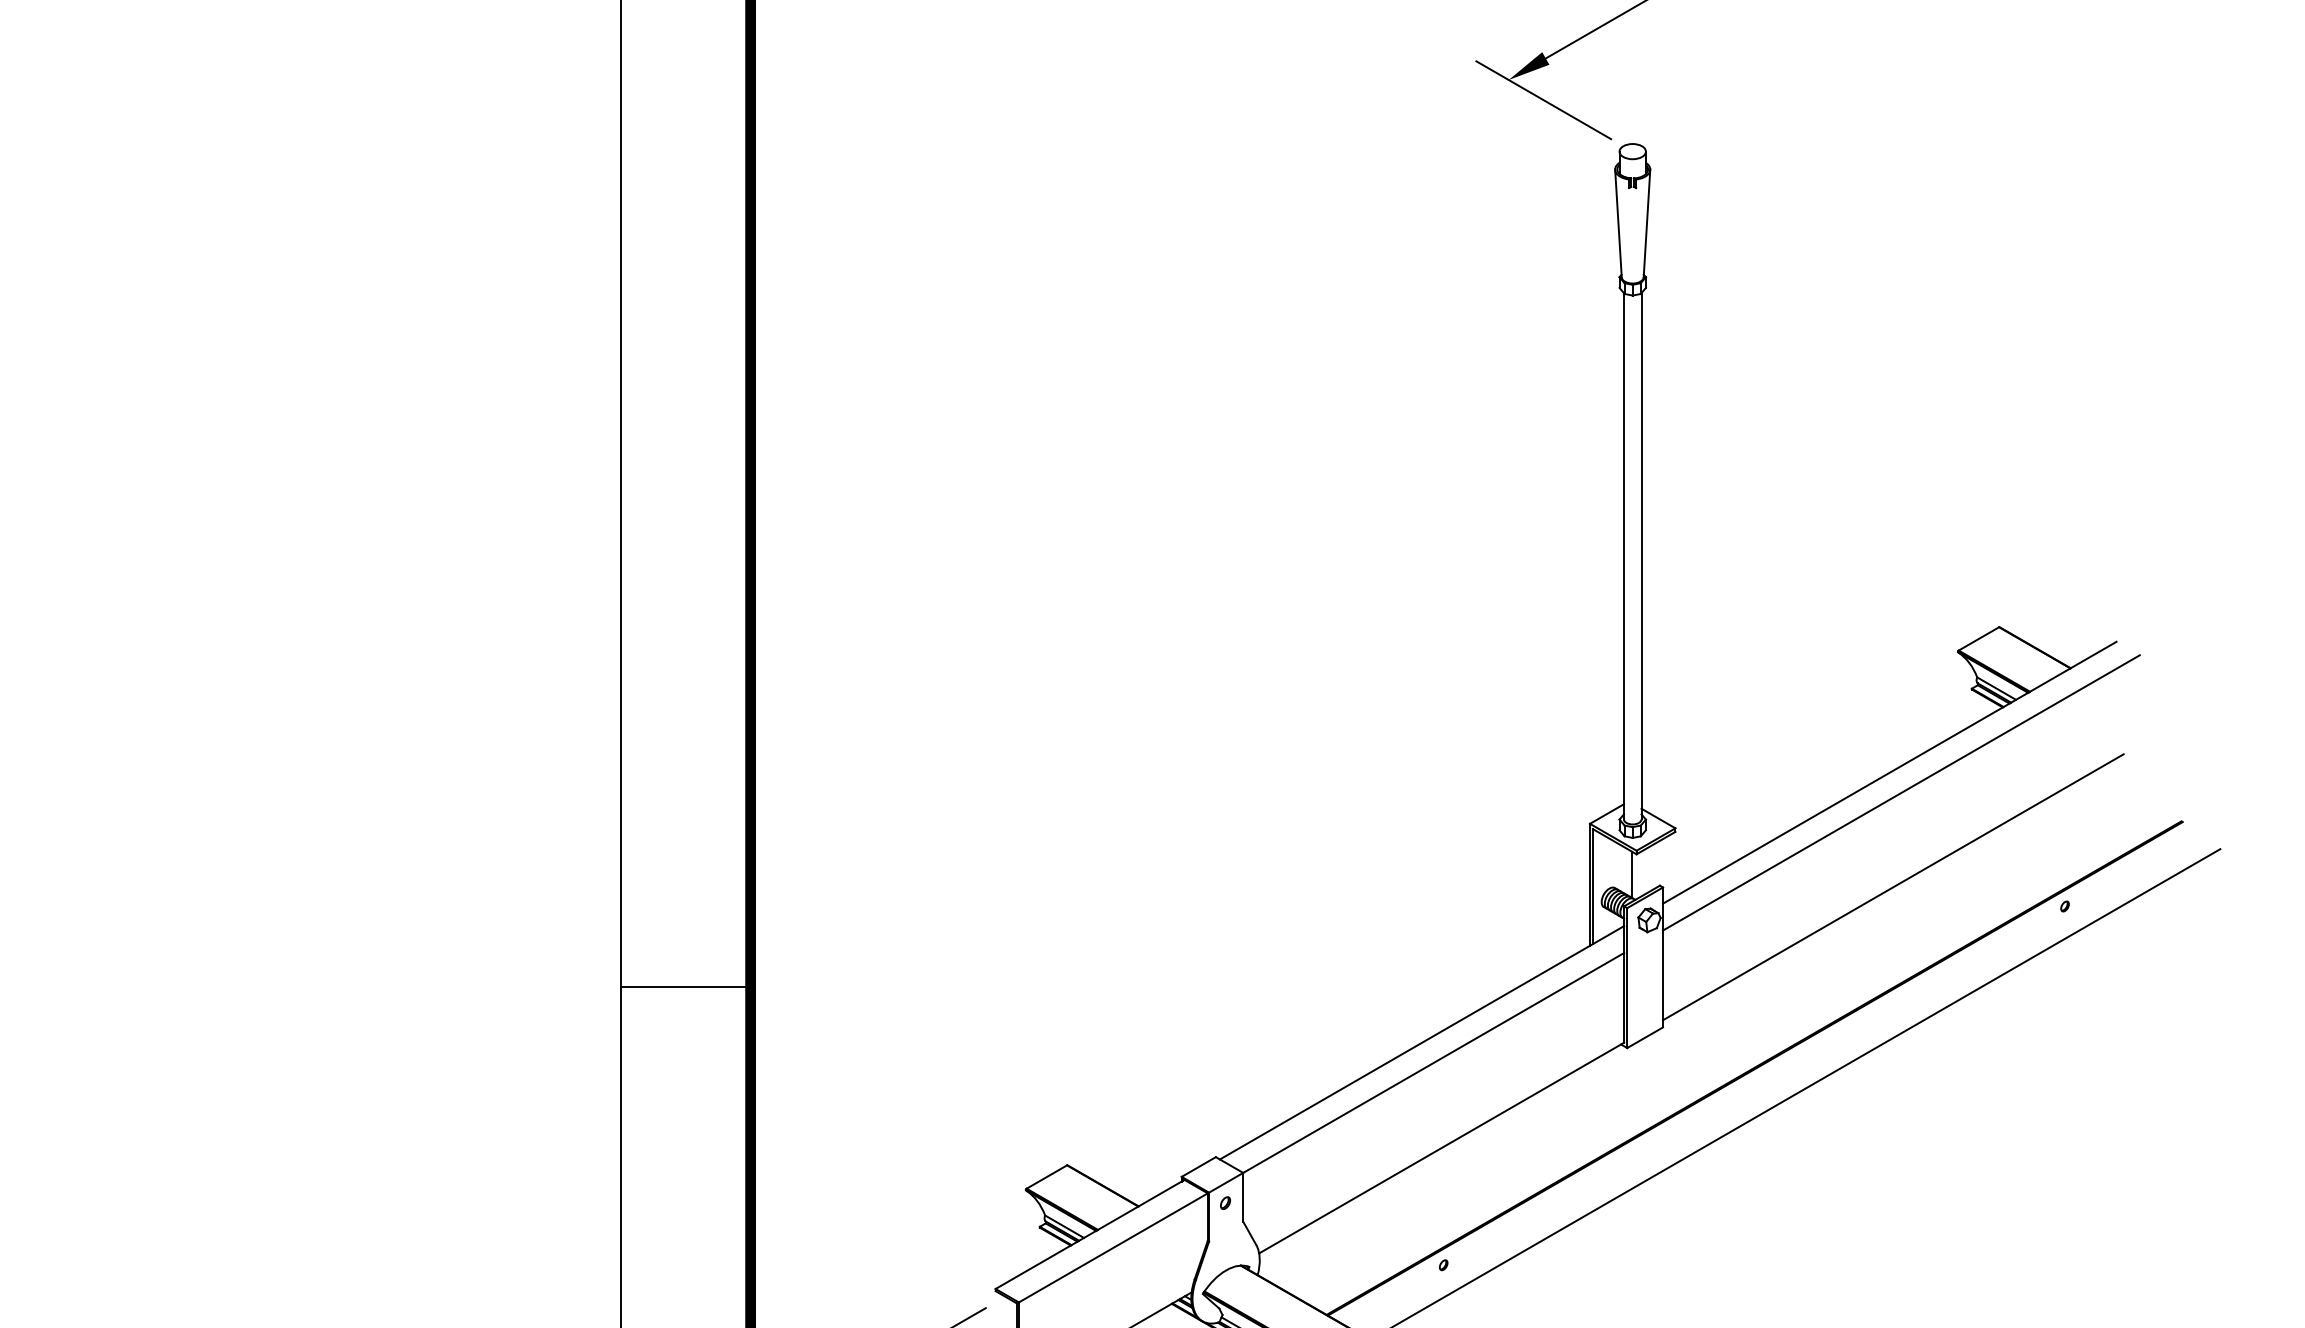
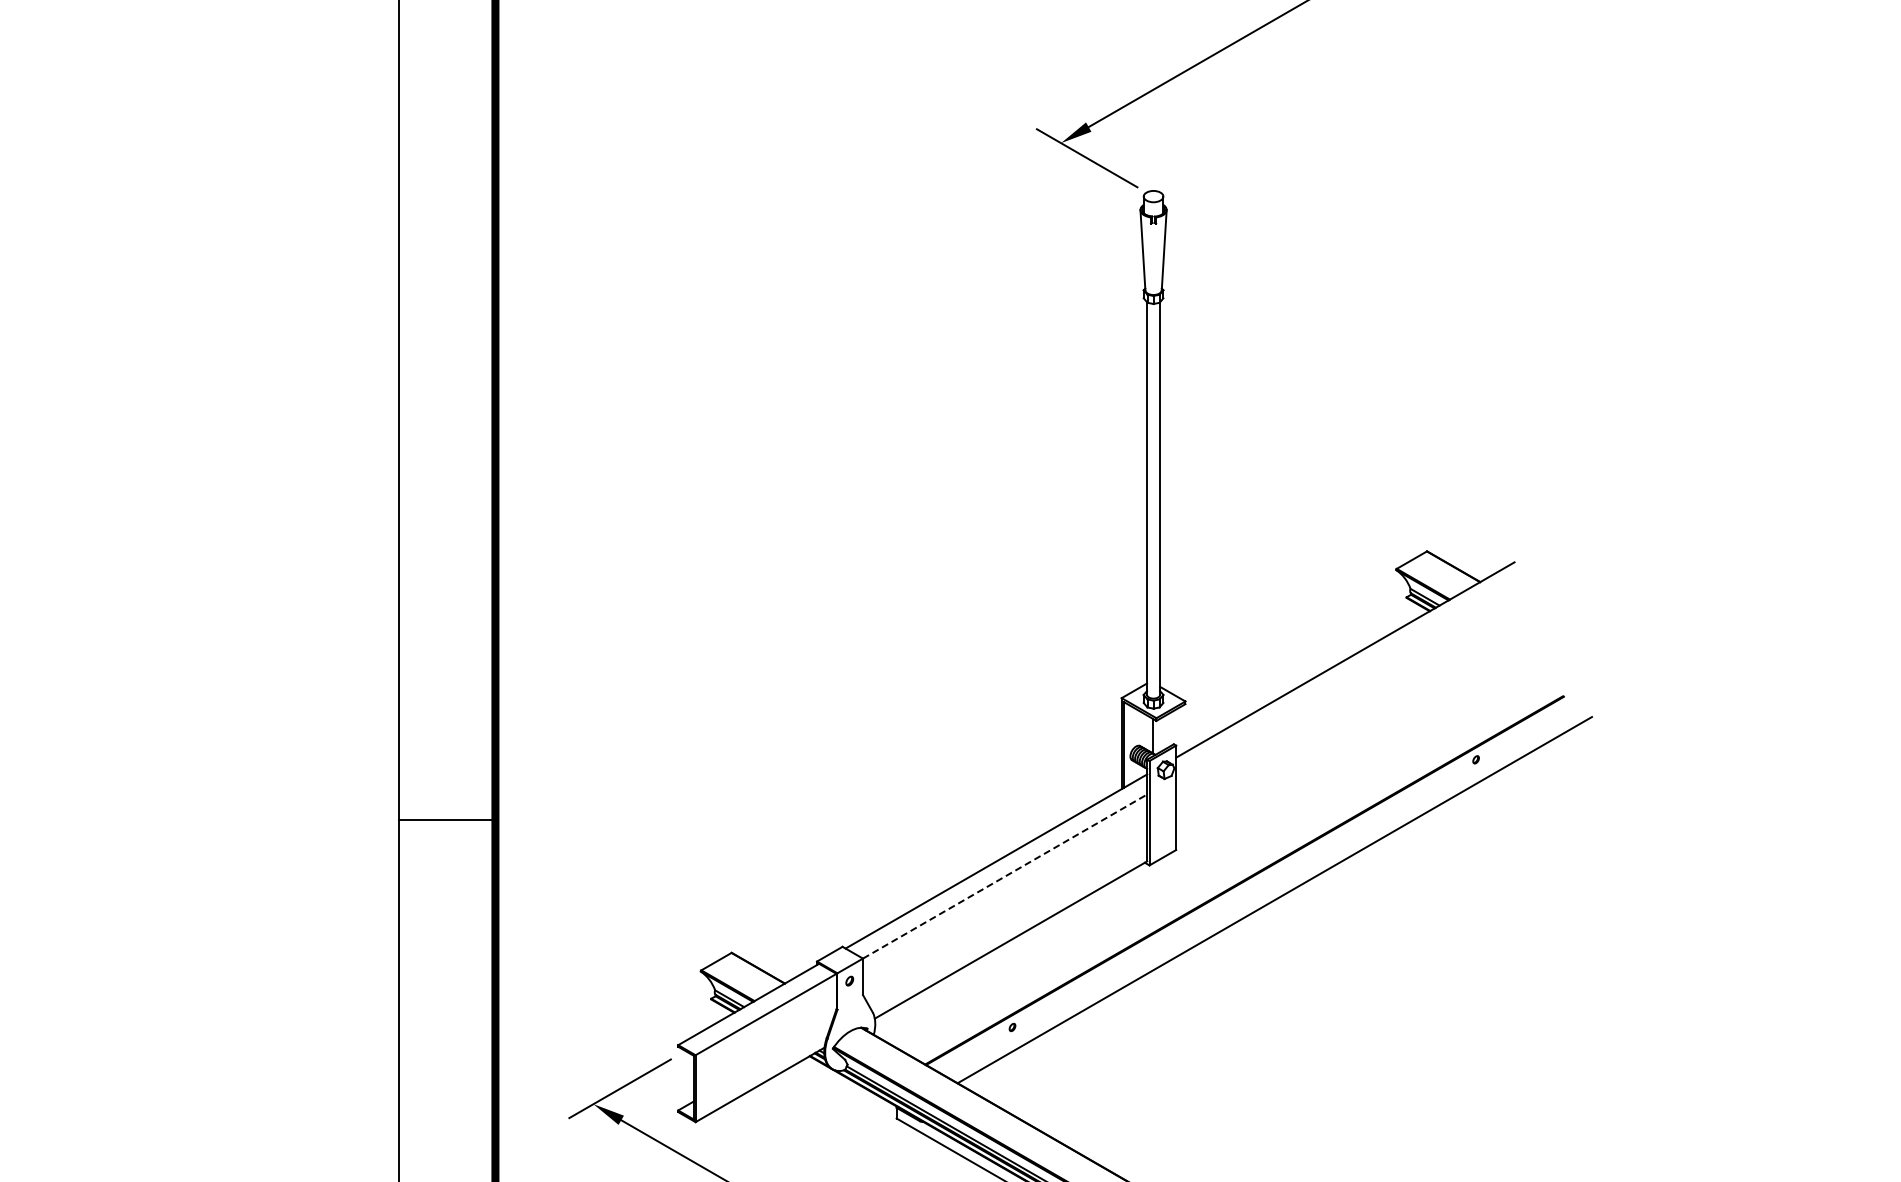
line: (1900, 792) -> (1353, 674), removed
line: (1892, 887) -> (1347, 745), removed
line: (1434, 1062) -> (1005, 876), solid -> dashed

